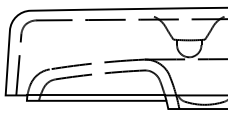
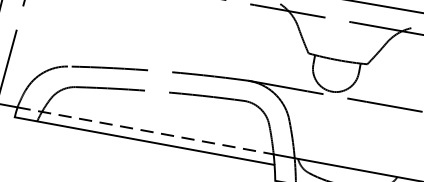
line: (96, 95) -> (146, 131), solid -> dashed

